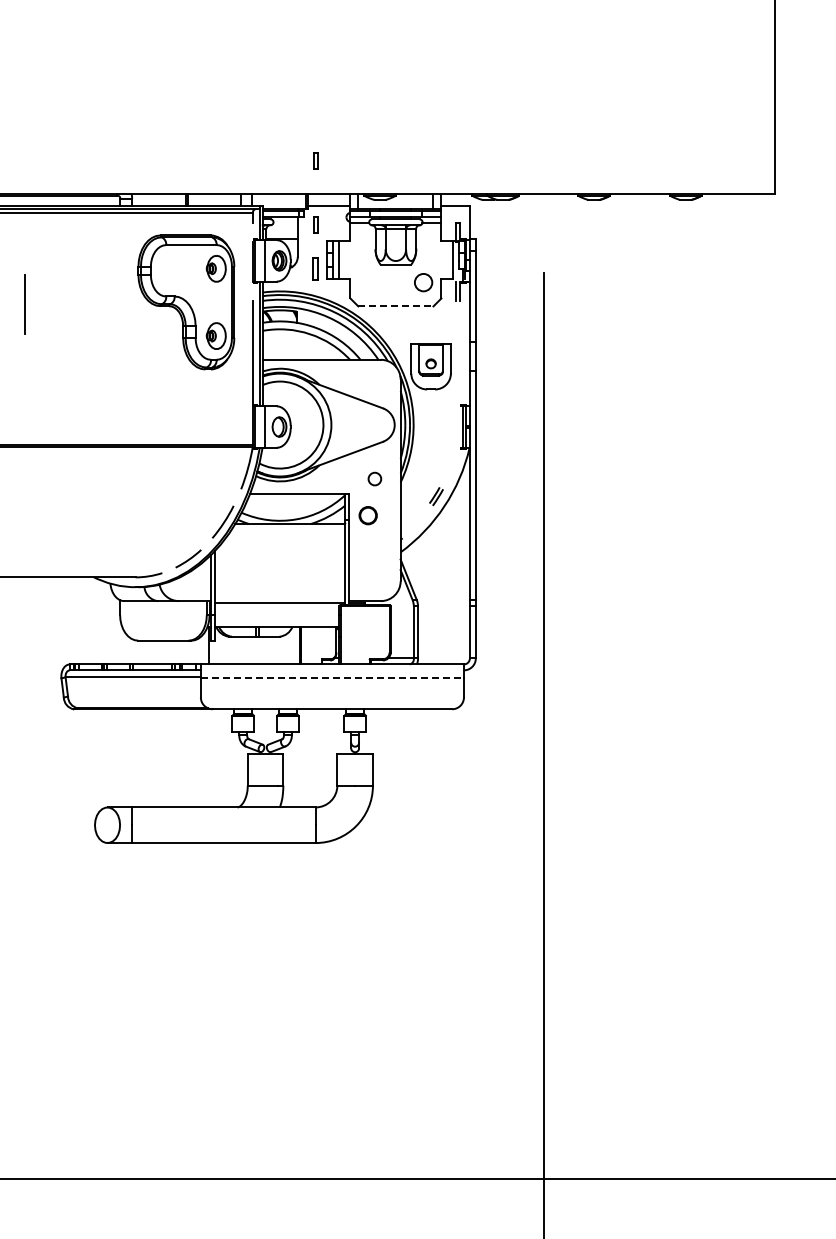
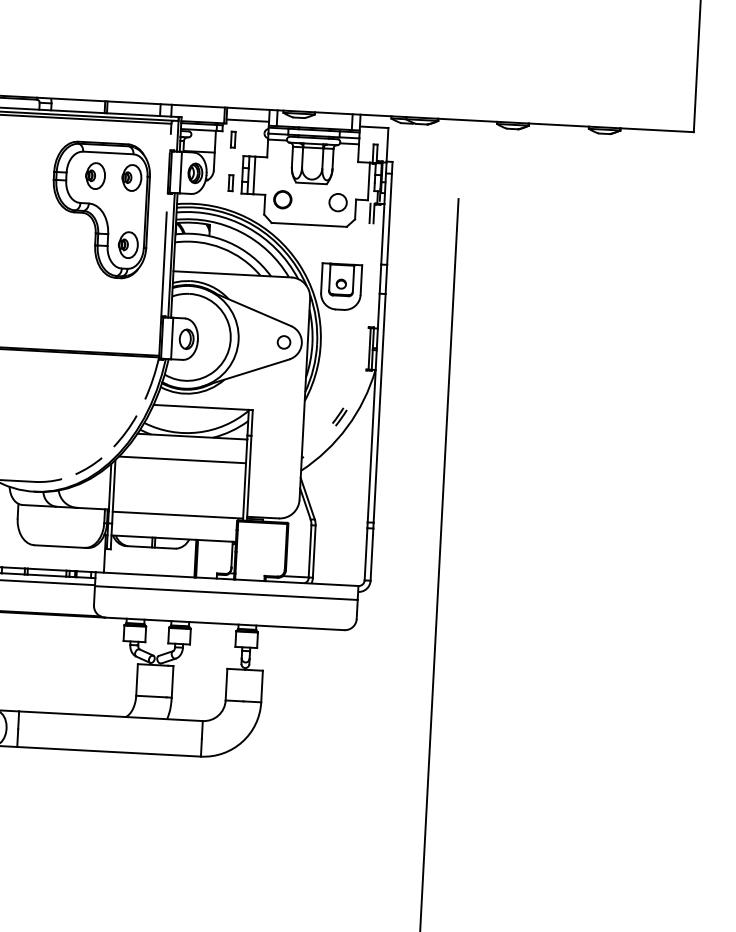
part: (315, 160) -> (236, 75), removed
part: (179, 268) -> (95, 175), added
part: (315, 268) -> (230, 182), size x0.71
line: (395, 306) -> (308, 224), dashed -> solid
circle: (374, 478) -> (283, 341), moved
circle: (367, 515) -> (282, 199), moved
line: (281, 547) -> (182, 459), added
line: (332, 678) -> (226, 593), dashed -> solid

